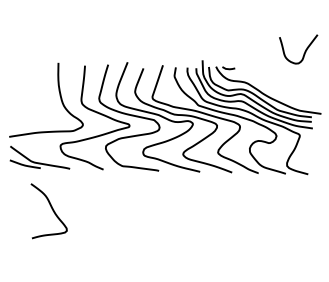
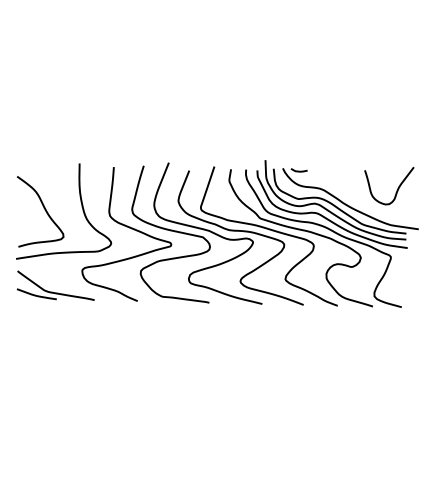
curve: (304, 52) -> (396, 190), moved
curve: (52, 210) -> (44, 210), moved

